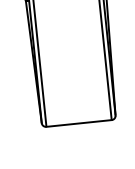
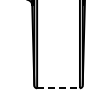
line: (80, 123) -> (59, 88), solid -> dashed

